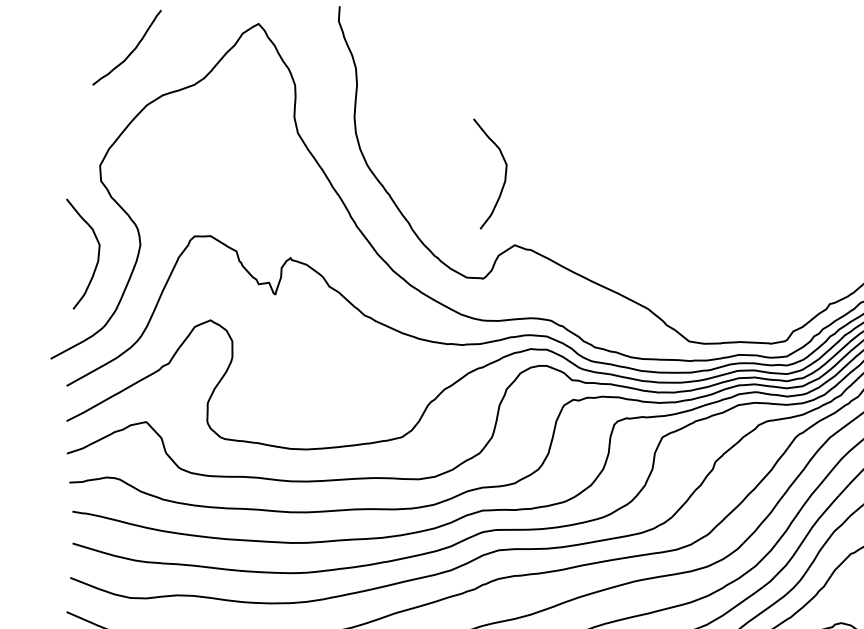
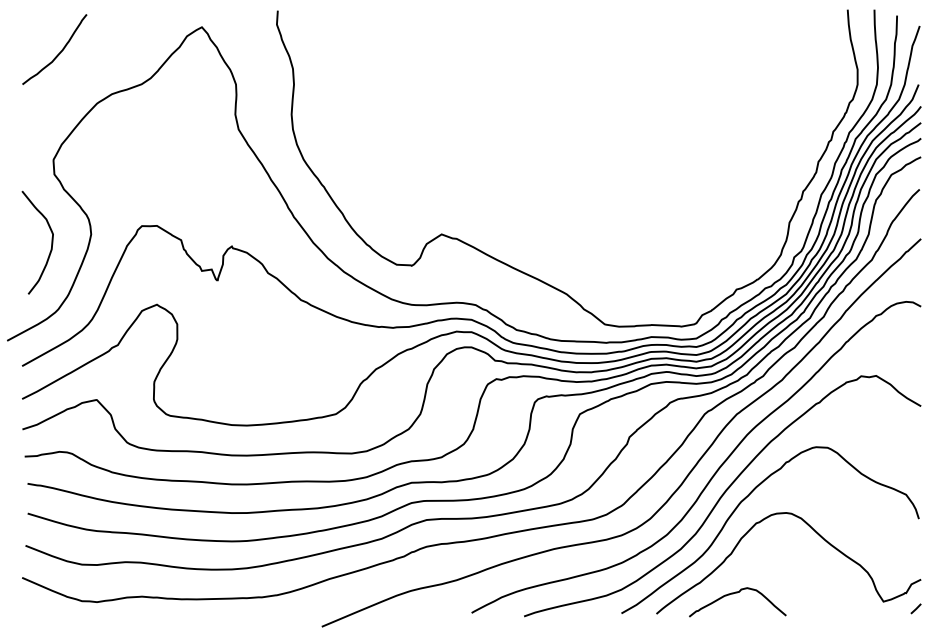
curve: (131, 51) -> (58, 53), moved
curve: (505, 173) -> (432, 167), removed

